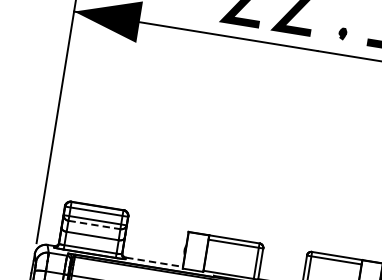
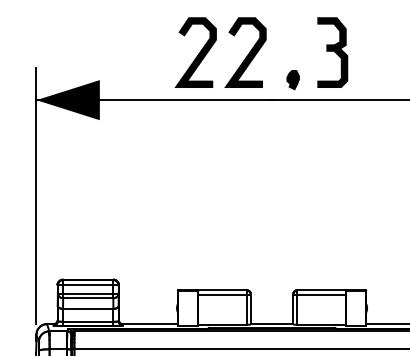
part: (342, 34) -> (292, 80), size x1.67
line: (94, 225) -> (88, 298), dashed -> solid
line: (155, 262) -> (151, 324), dashed -> solid

